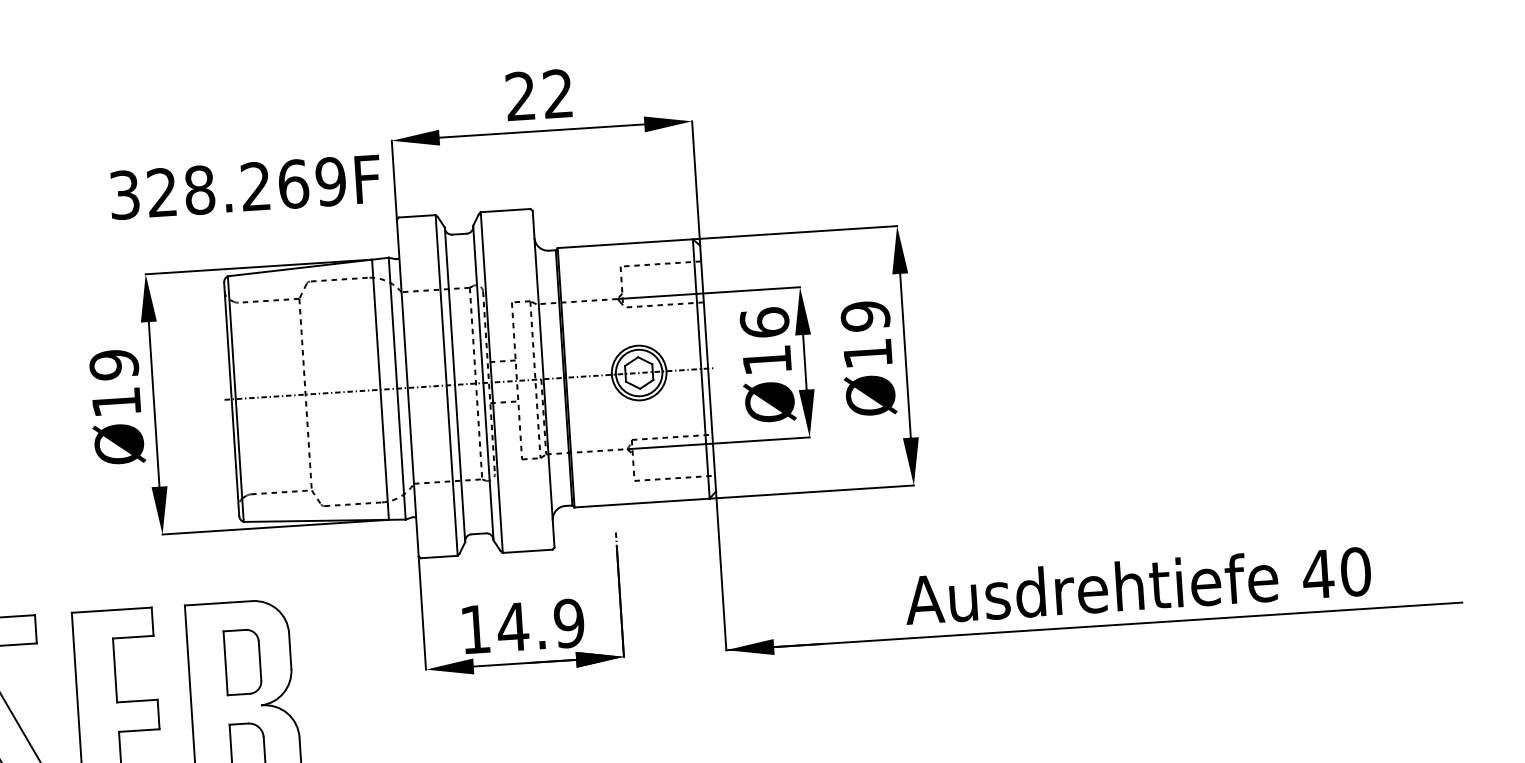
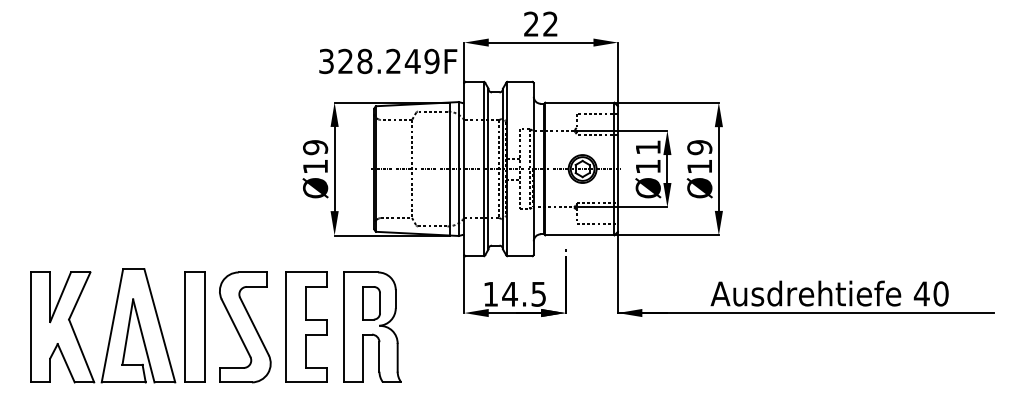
text: (292, 184) -> (412, 61), 328.269F -> 328.249F
text: (763, 320) -> (647, 146), Ø16 -> Ø11
text: (568, 621) -> (538, 293), 14.9 -> 14.5

